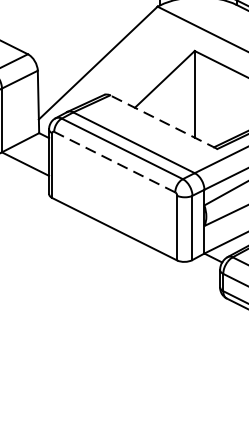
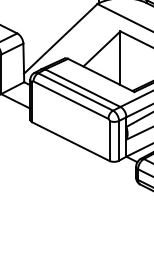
line: (162, 122) -> (100, 75), dashed -> solid
line: (113, 162) -> (70, 100), dashed -> solid

